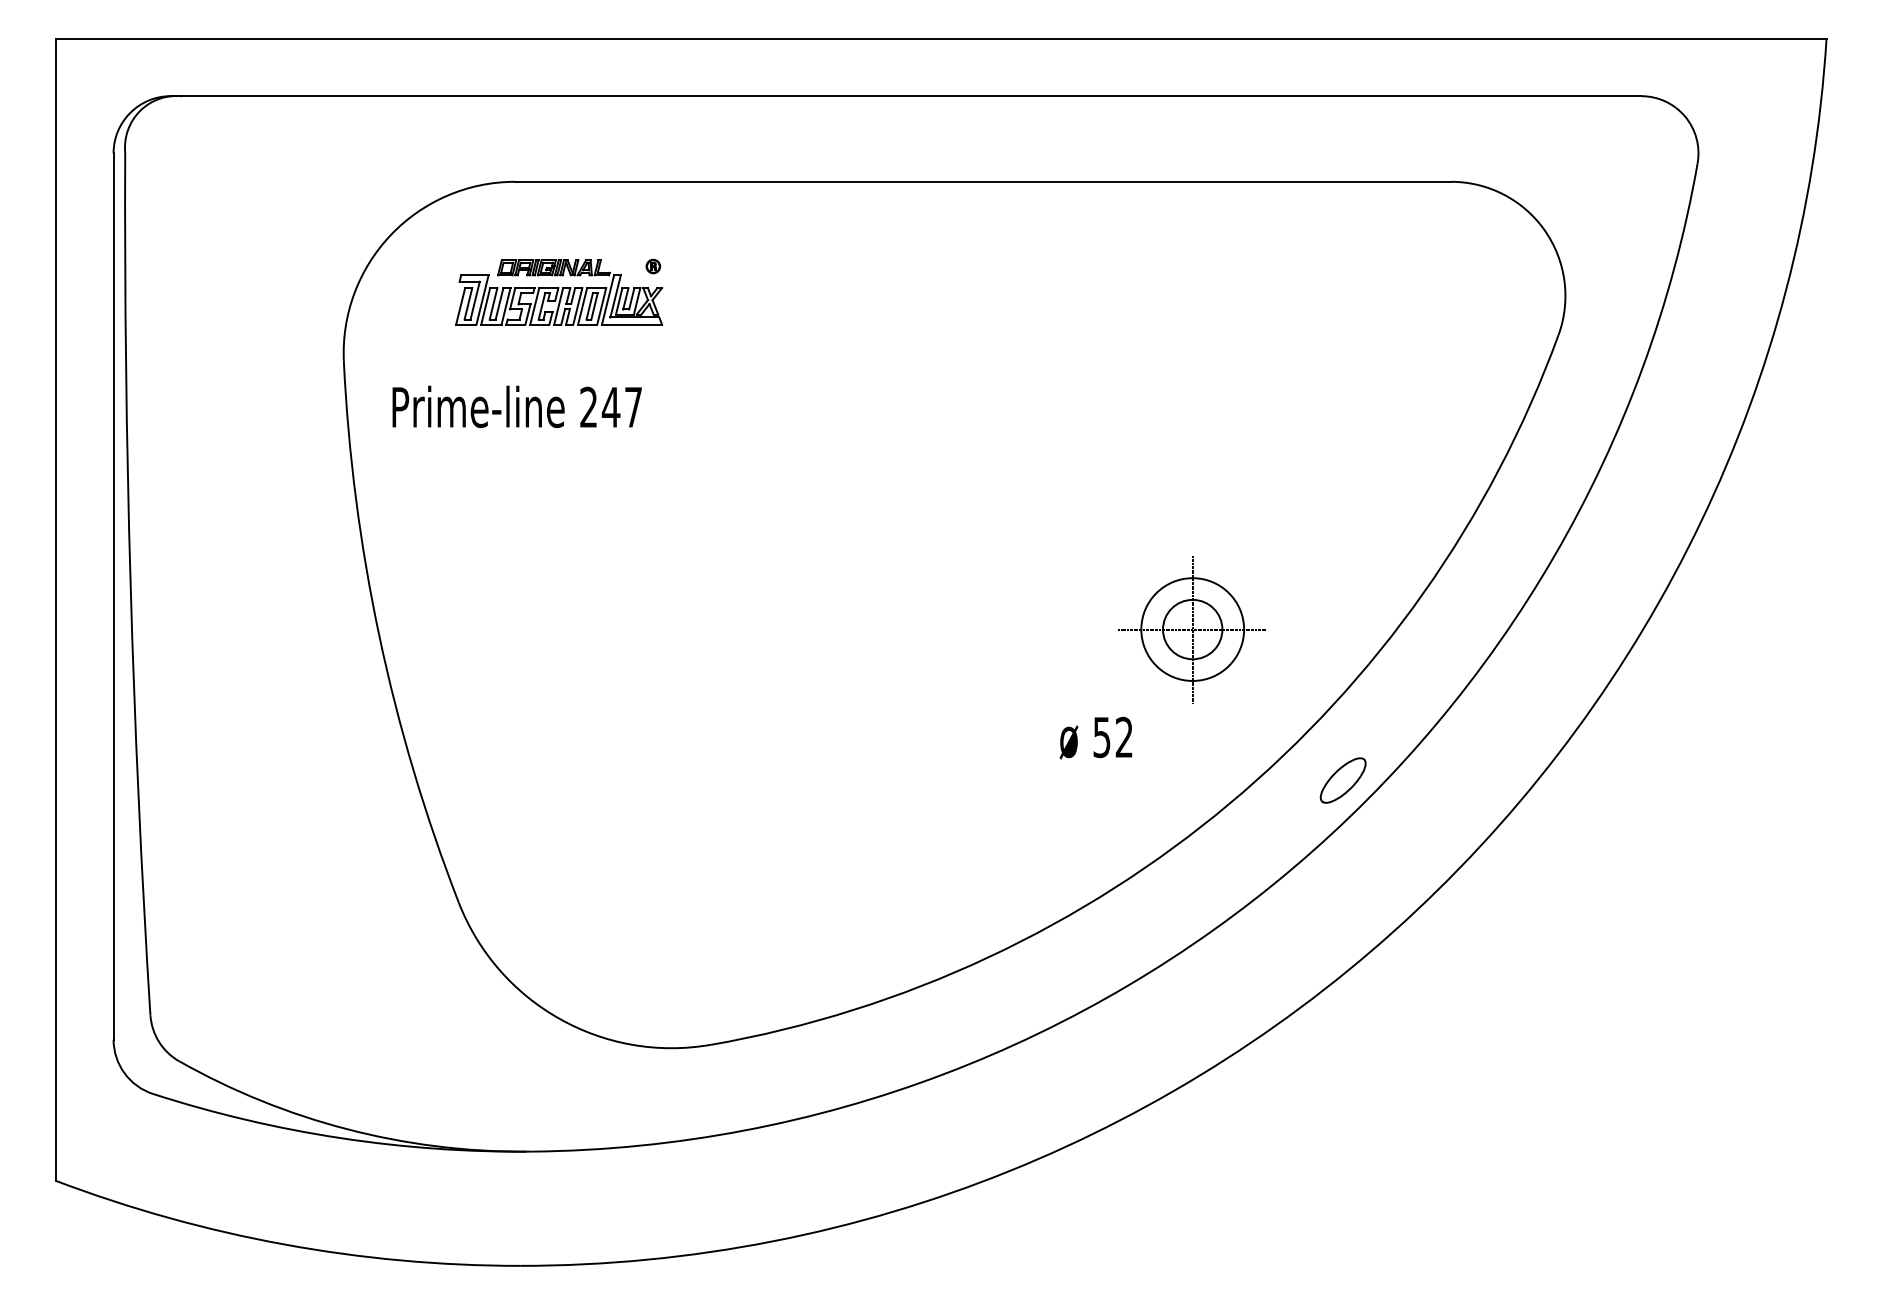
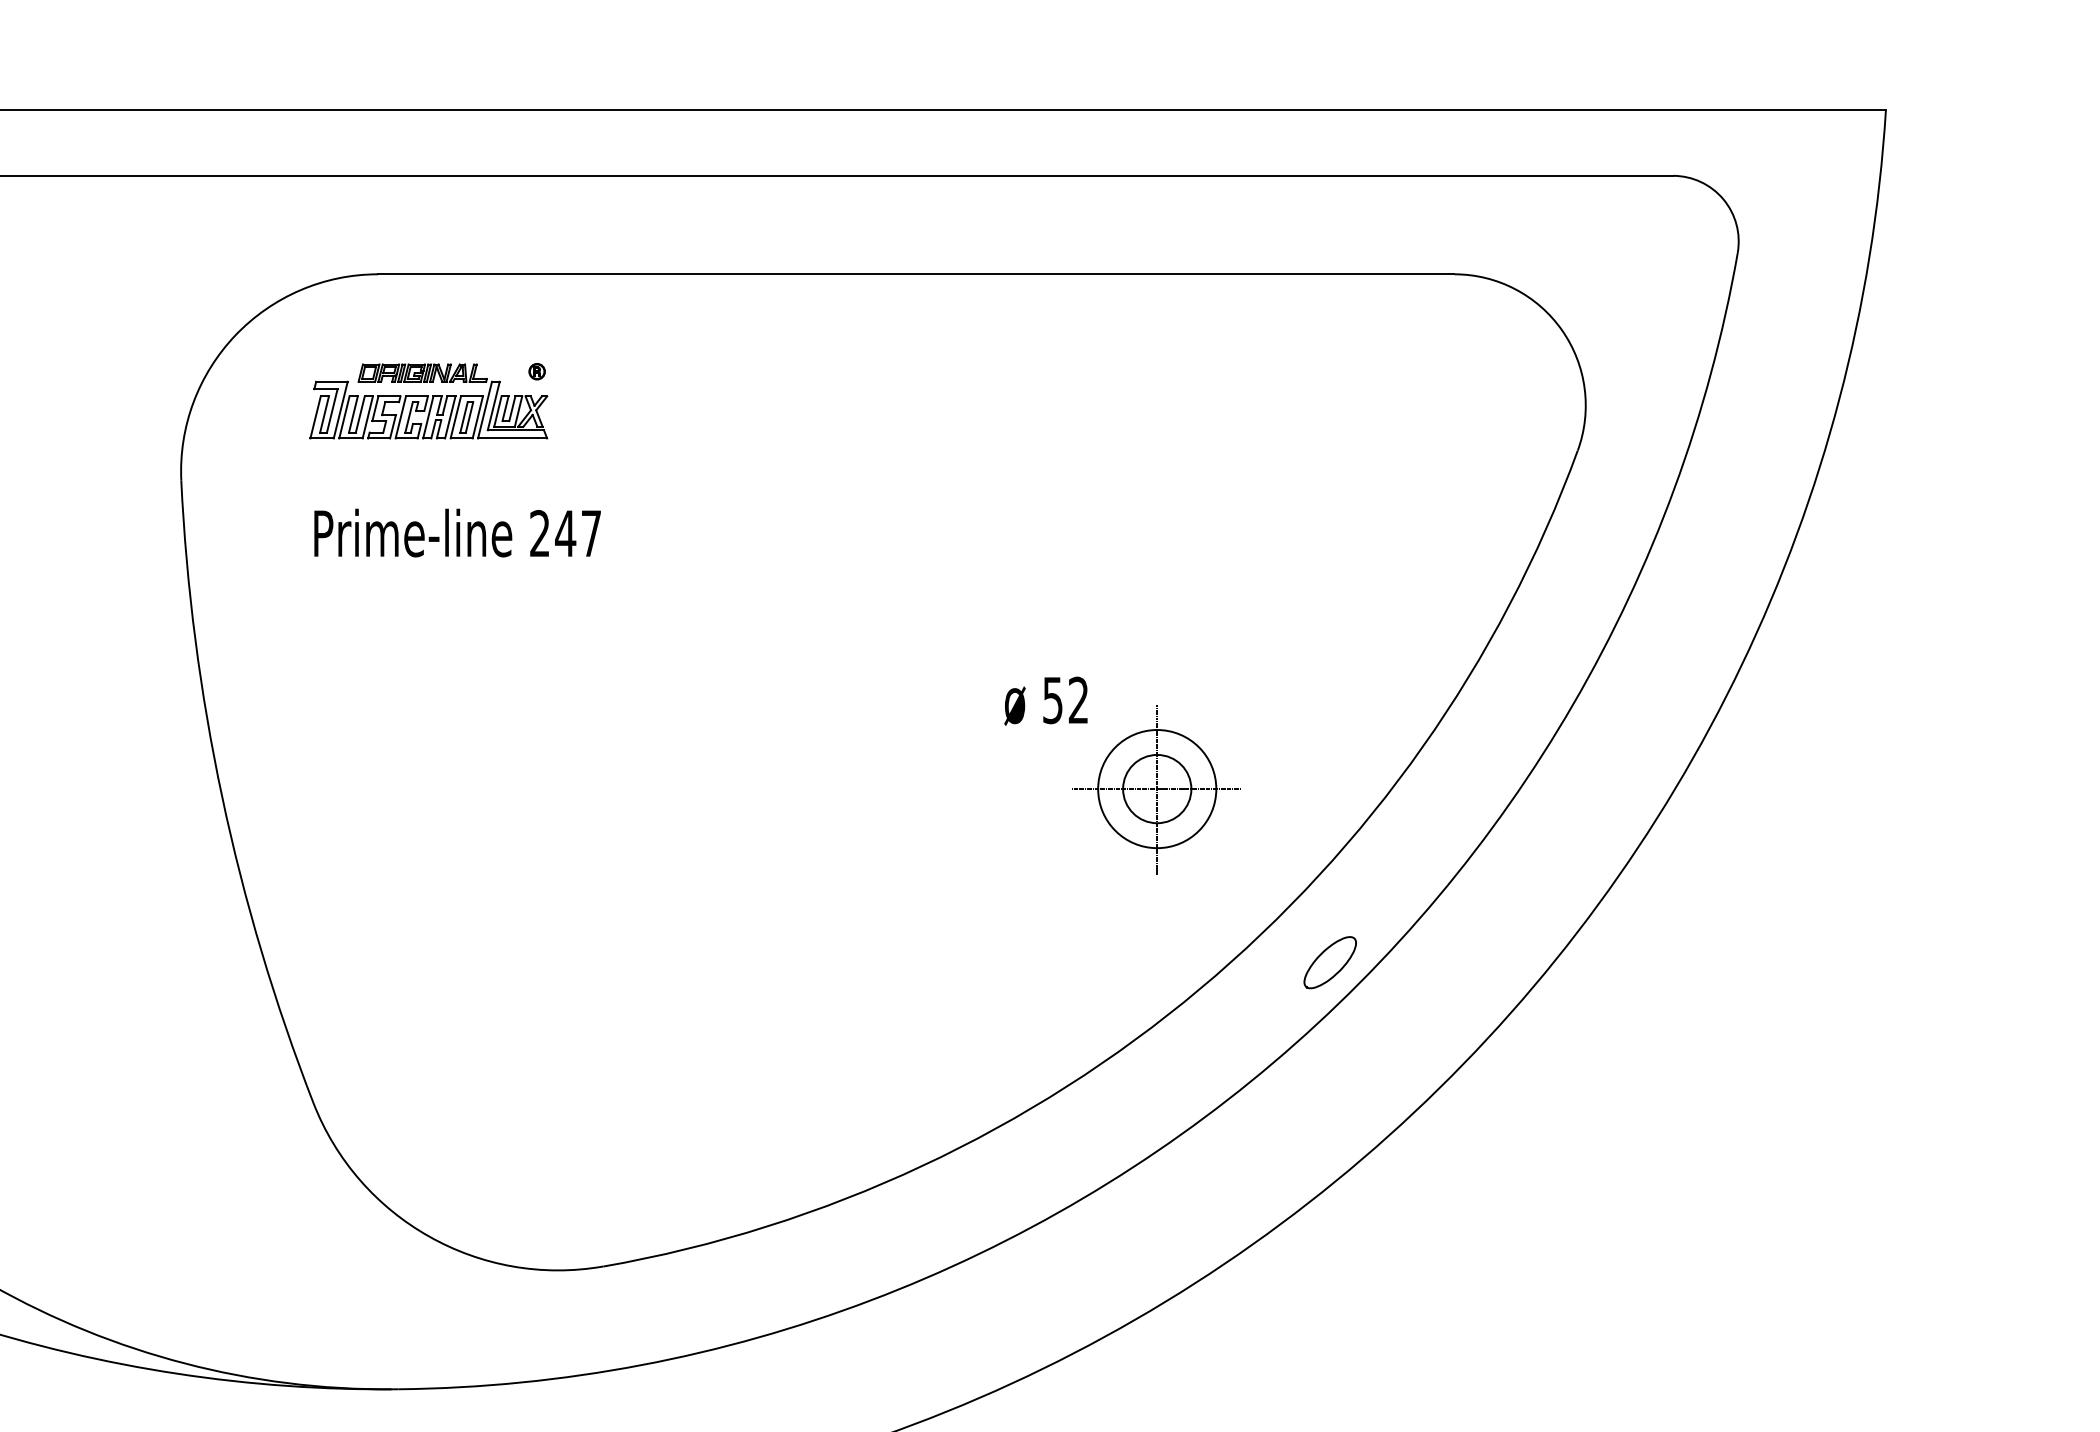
text: (516, 406) -> (456, 532), moved
text: (1095, 737) -> (1045, 700), moved

